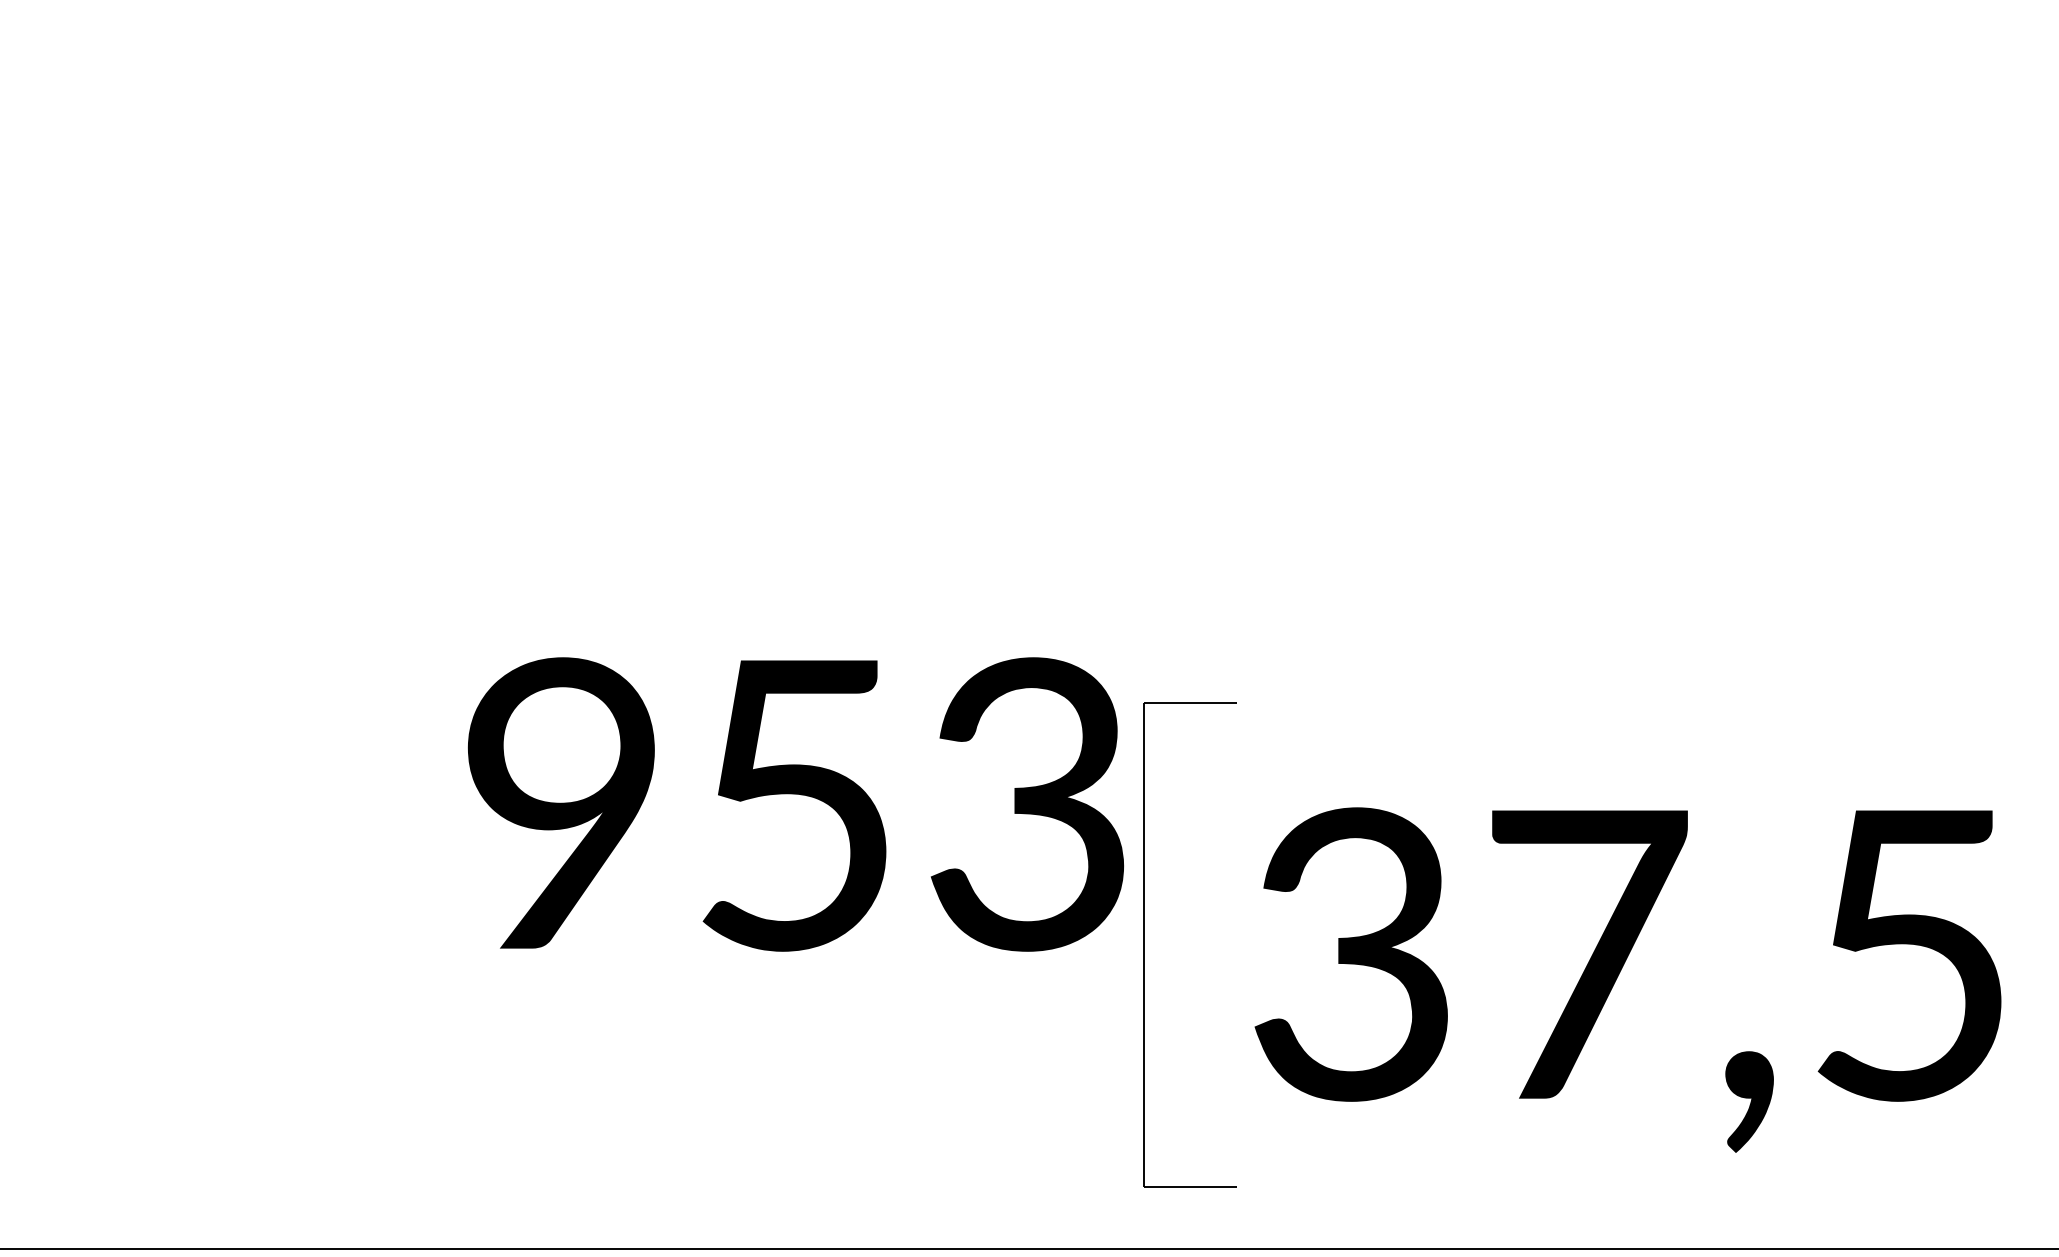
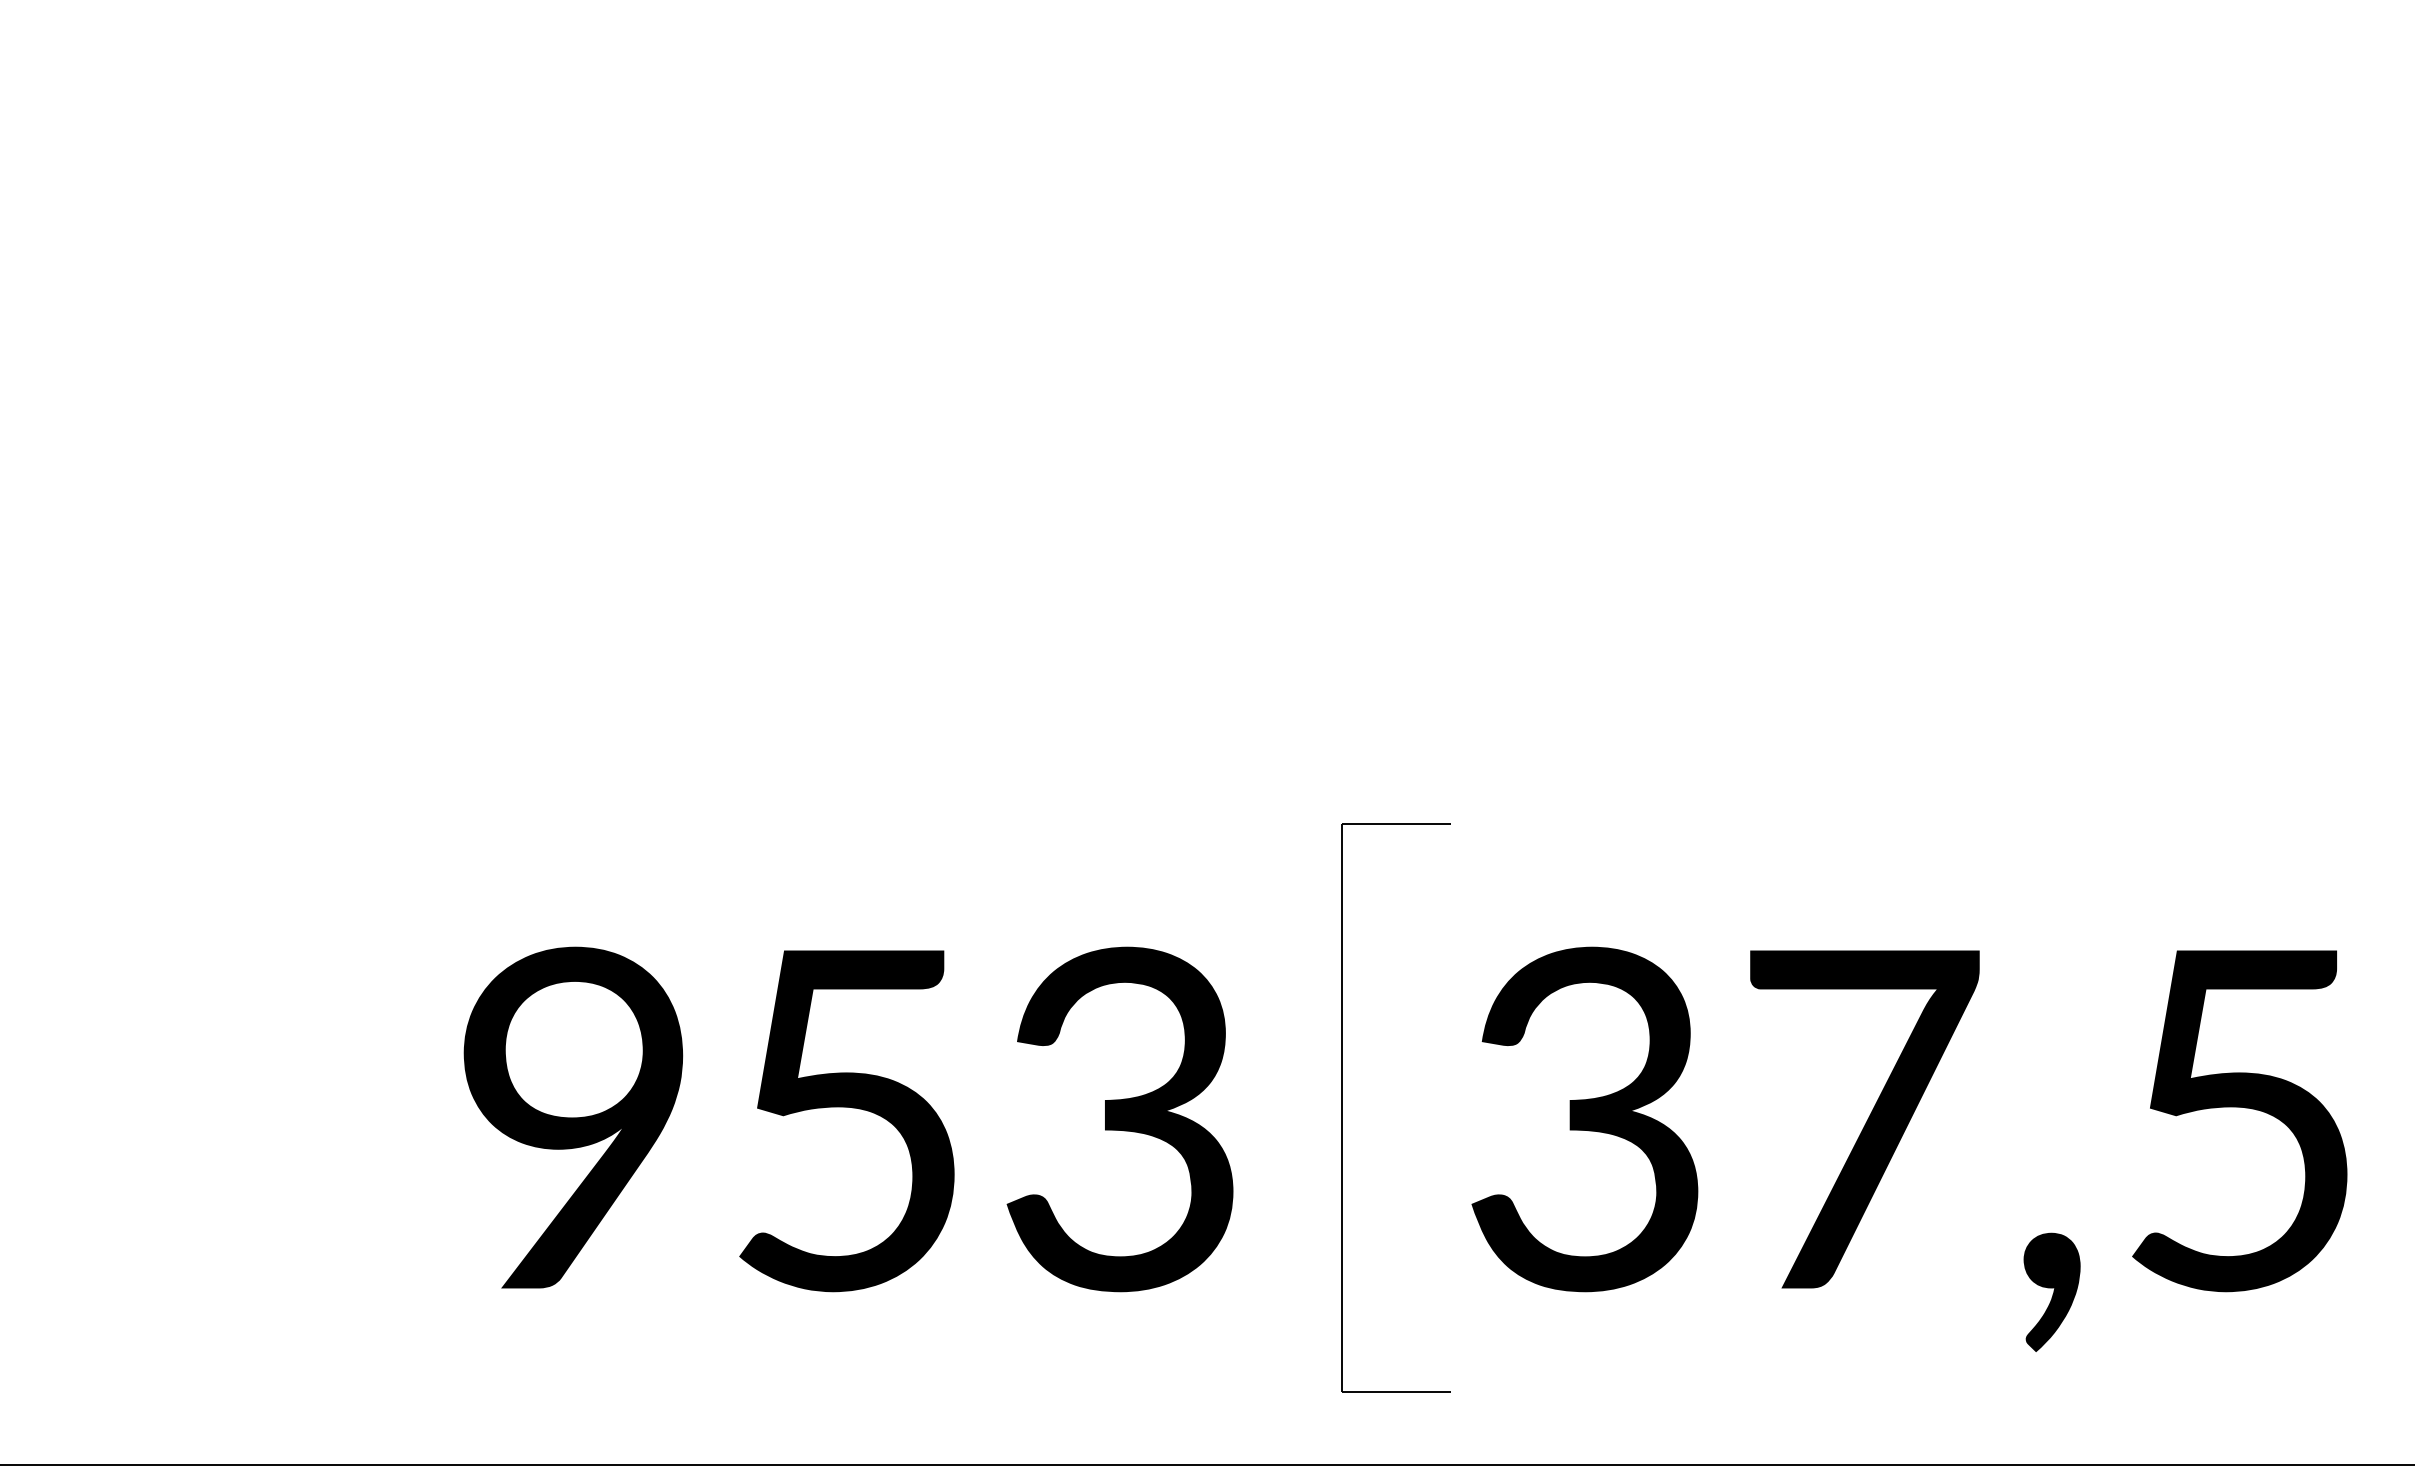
text: (795, 804) -> (848, 1119), moved

